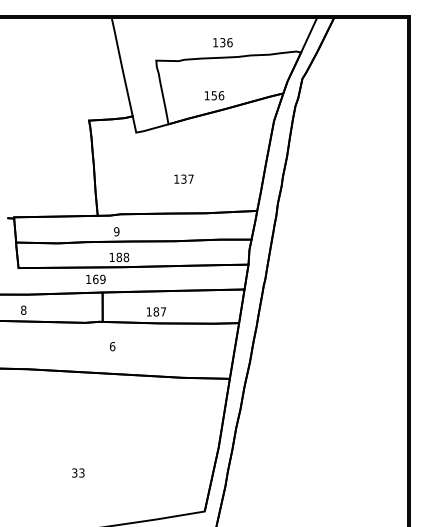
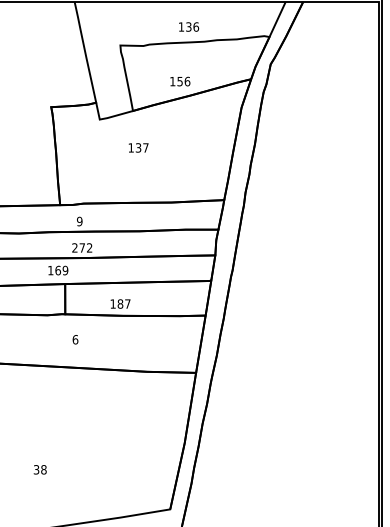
text: (183, 178) -> (138, 147), moved
text: (119, 257) -> (82, 248), 188 -> 272
text: (81, 472) -> (43, 469), 33 -> 38

